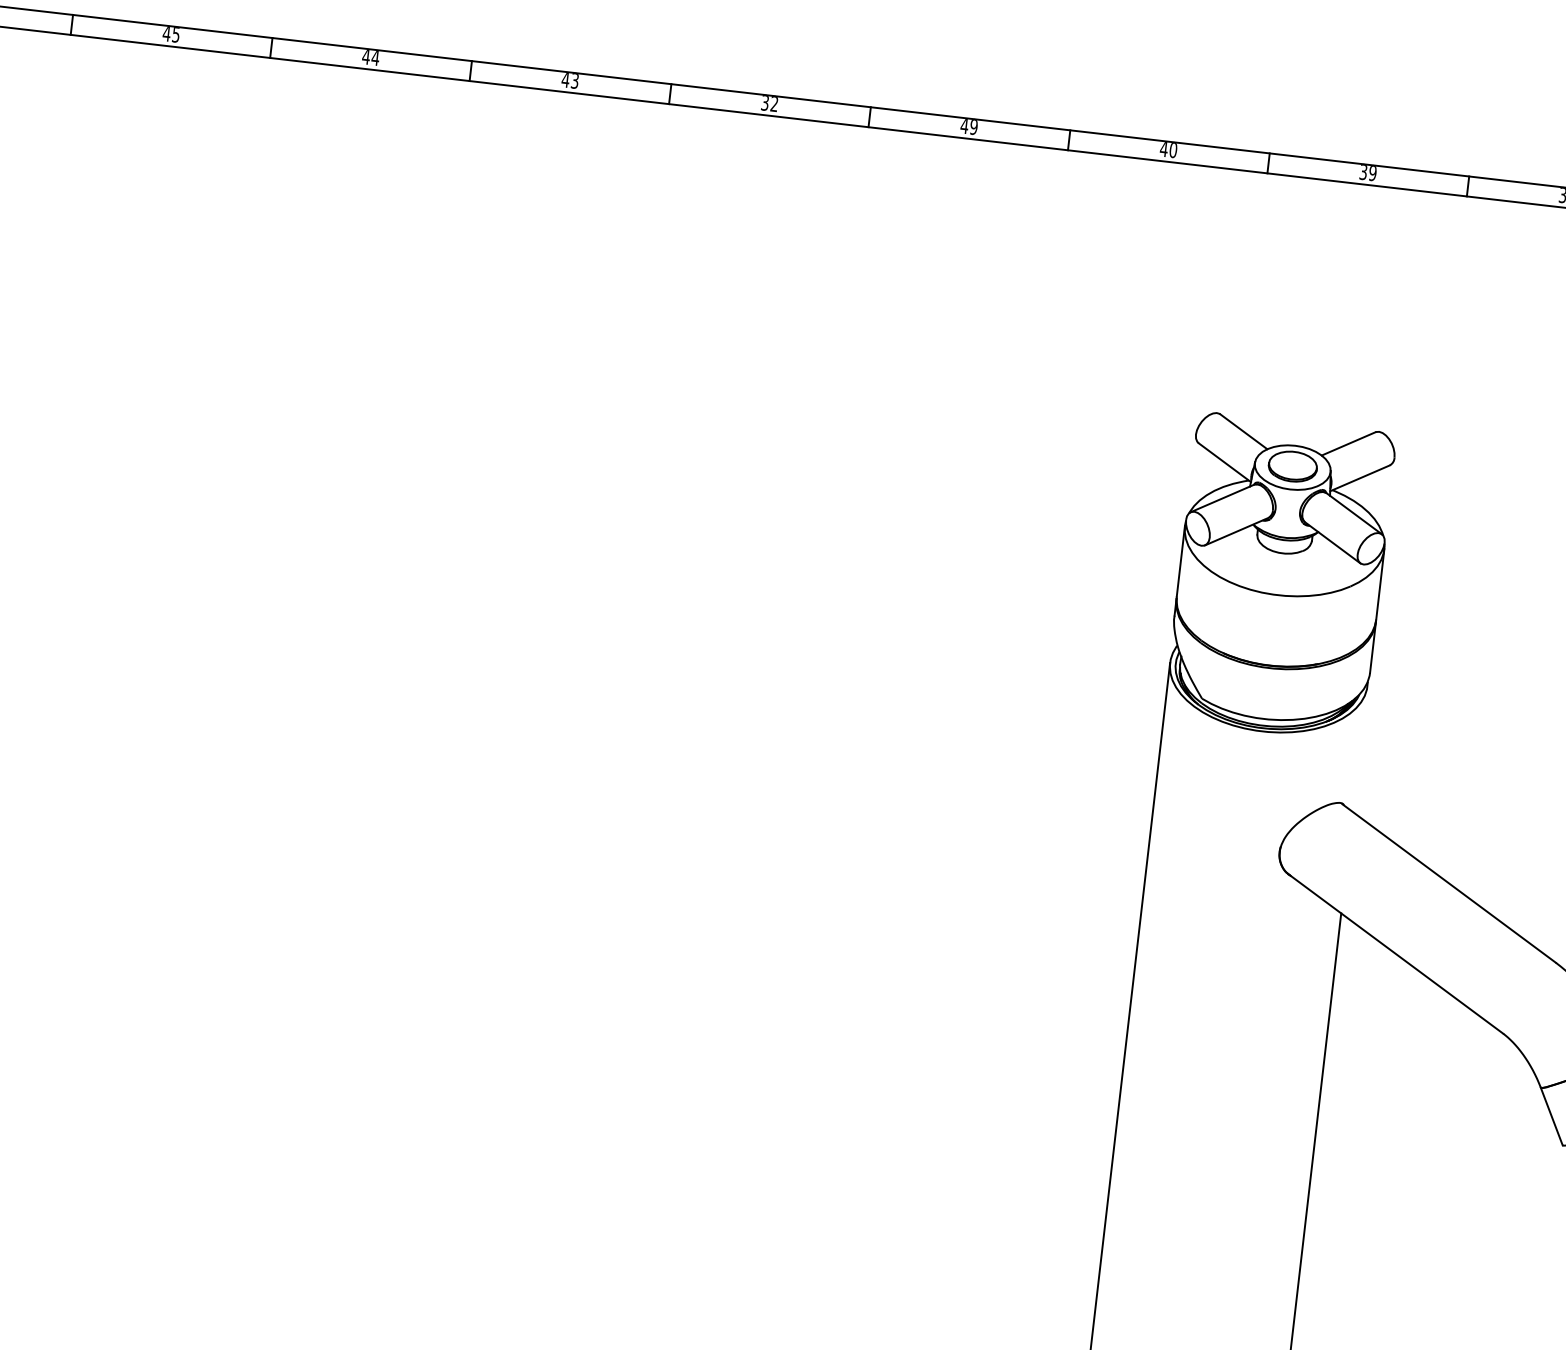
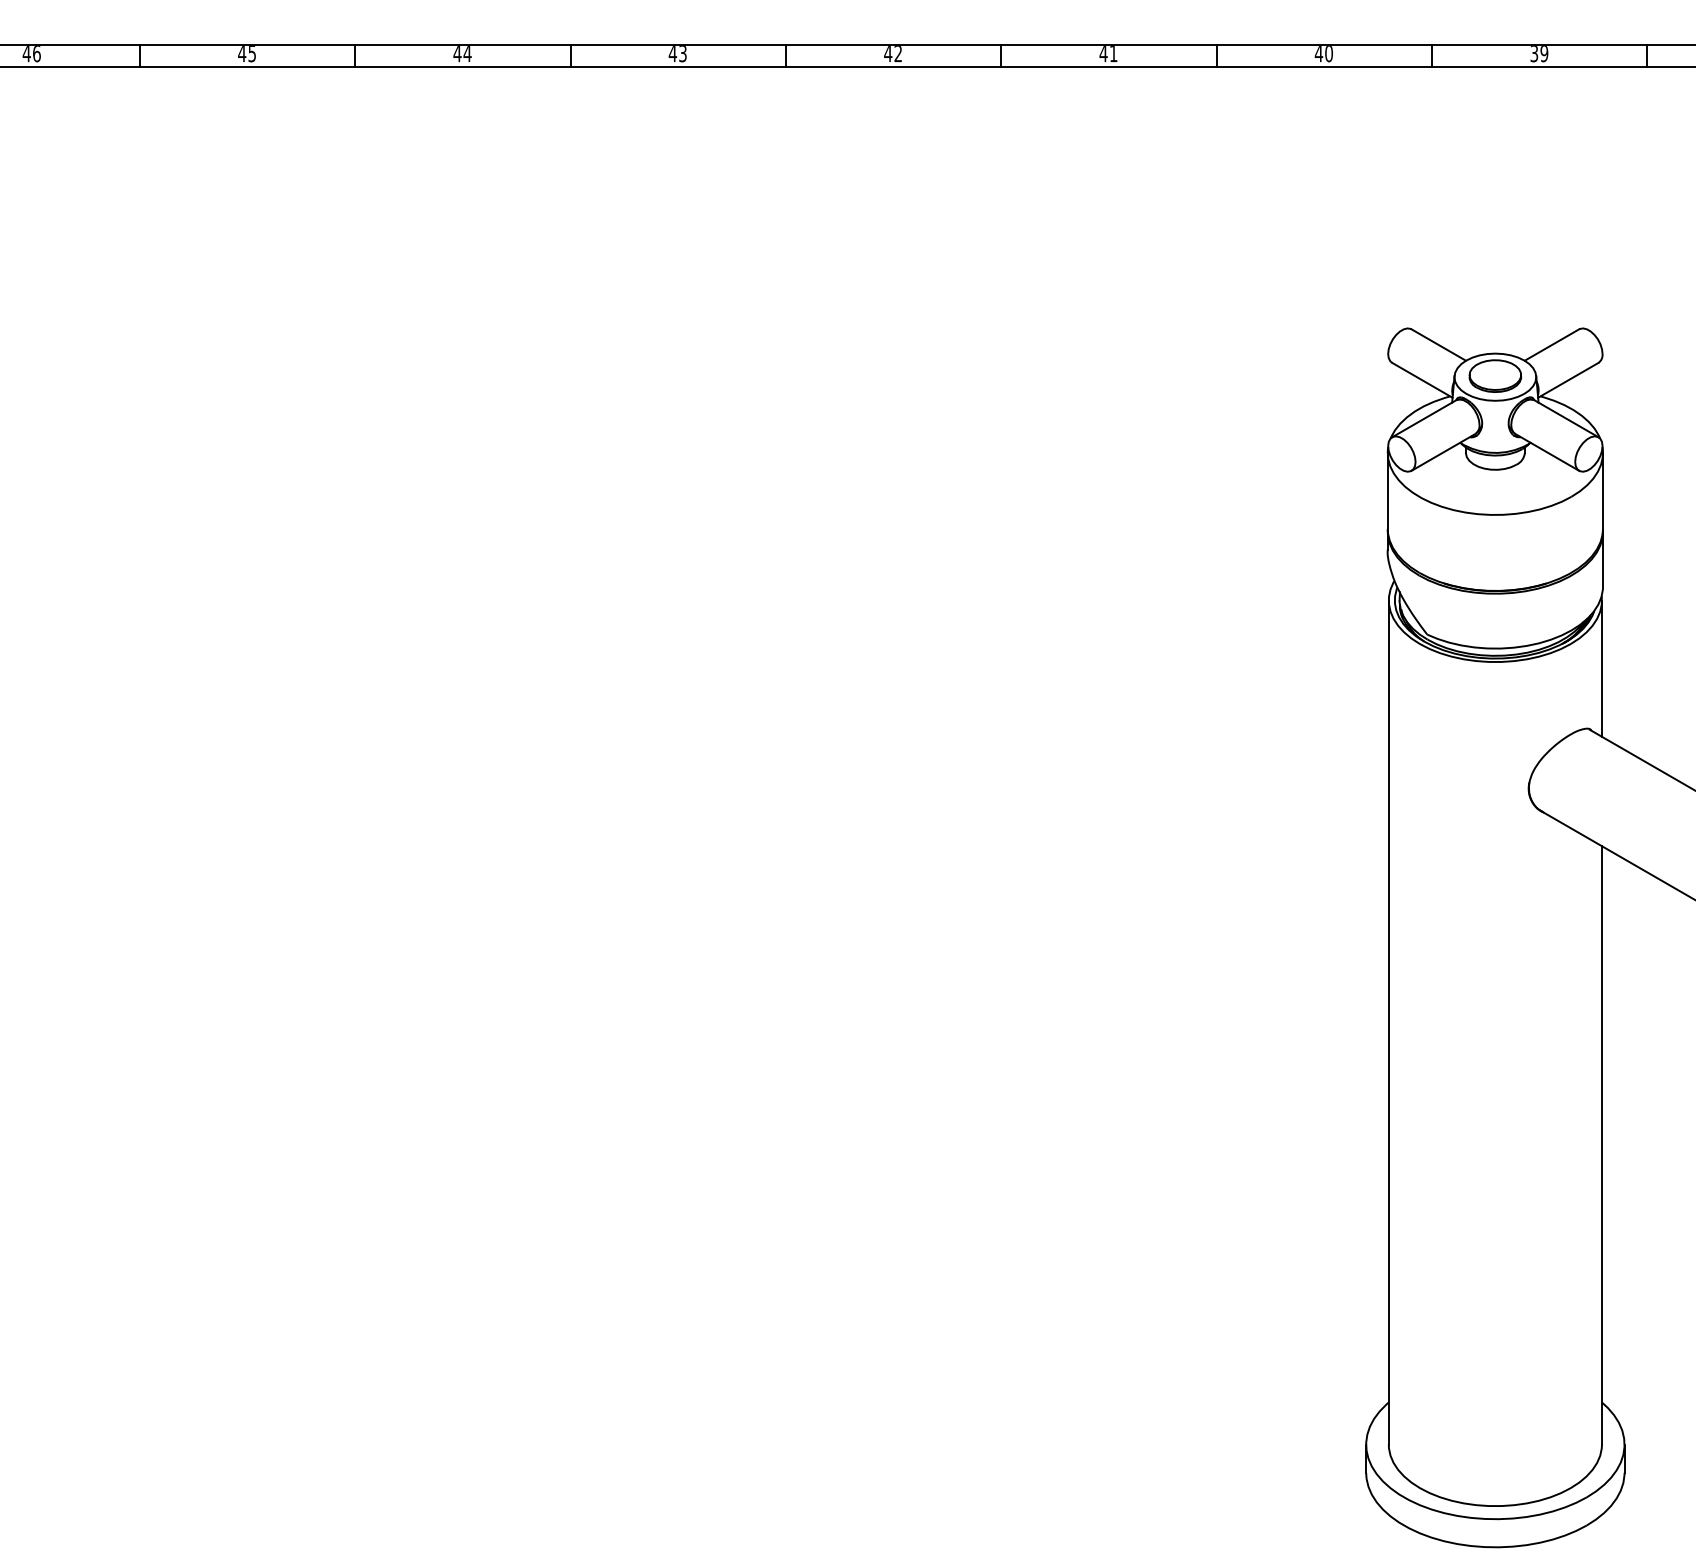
text: (765, 103) -> (888, 54), 32 -> 42
text: (973, 127) -> (1113, 54), 49 -> 41
line: (1359, 748) -> (1601, 668), added

